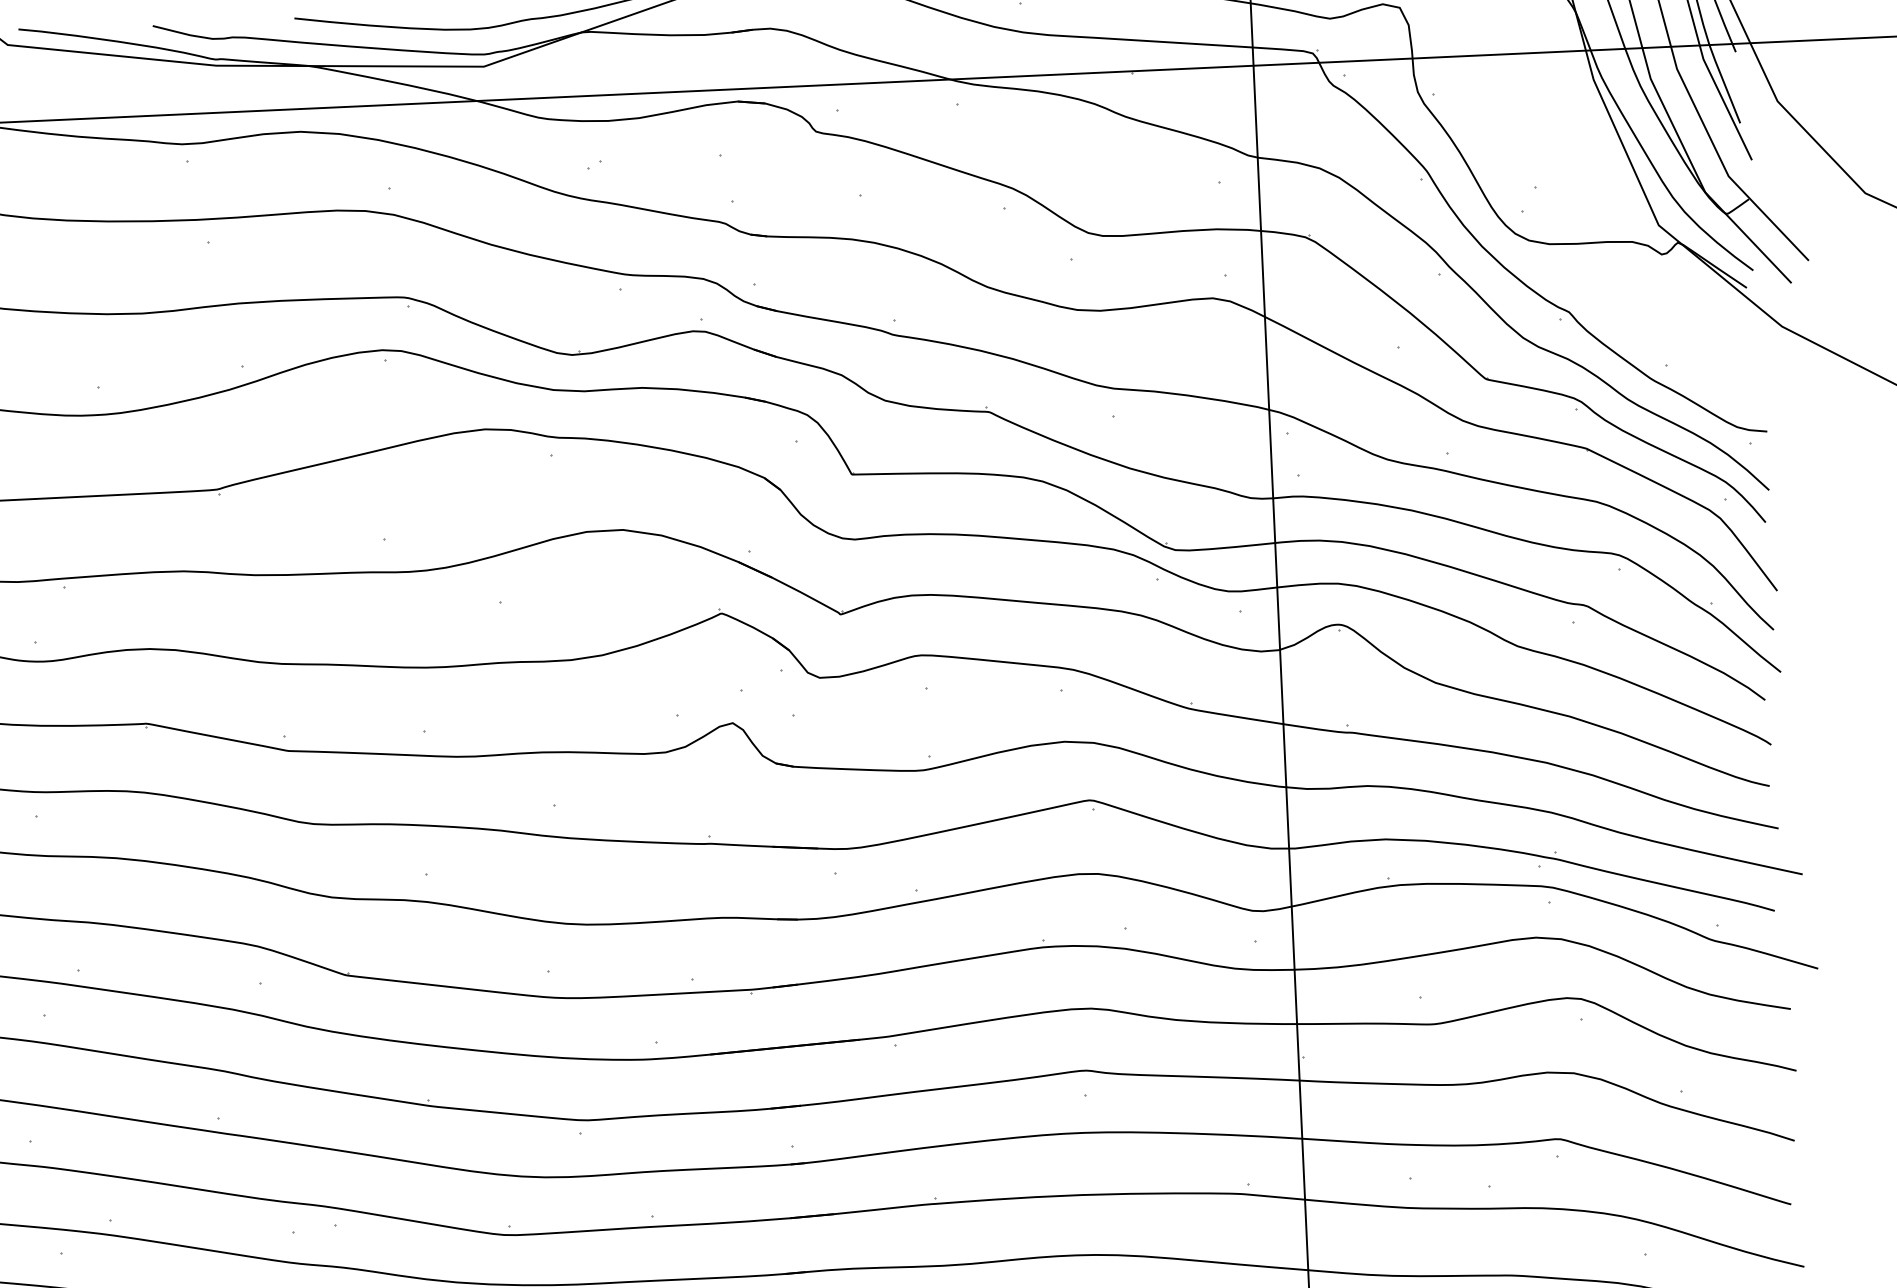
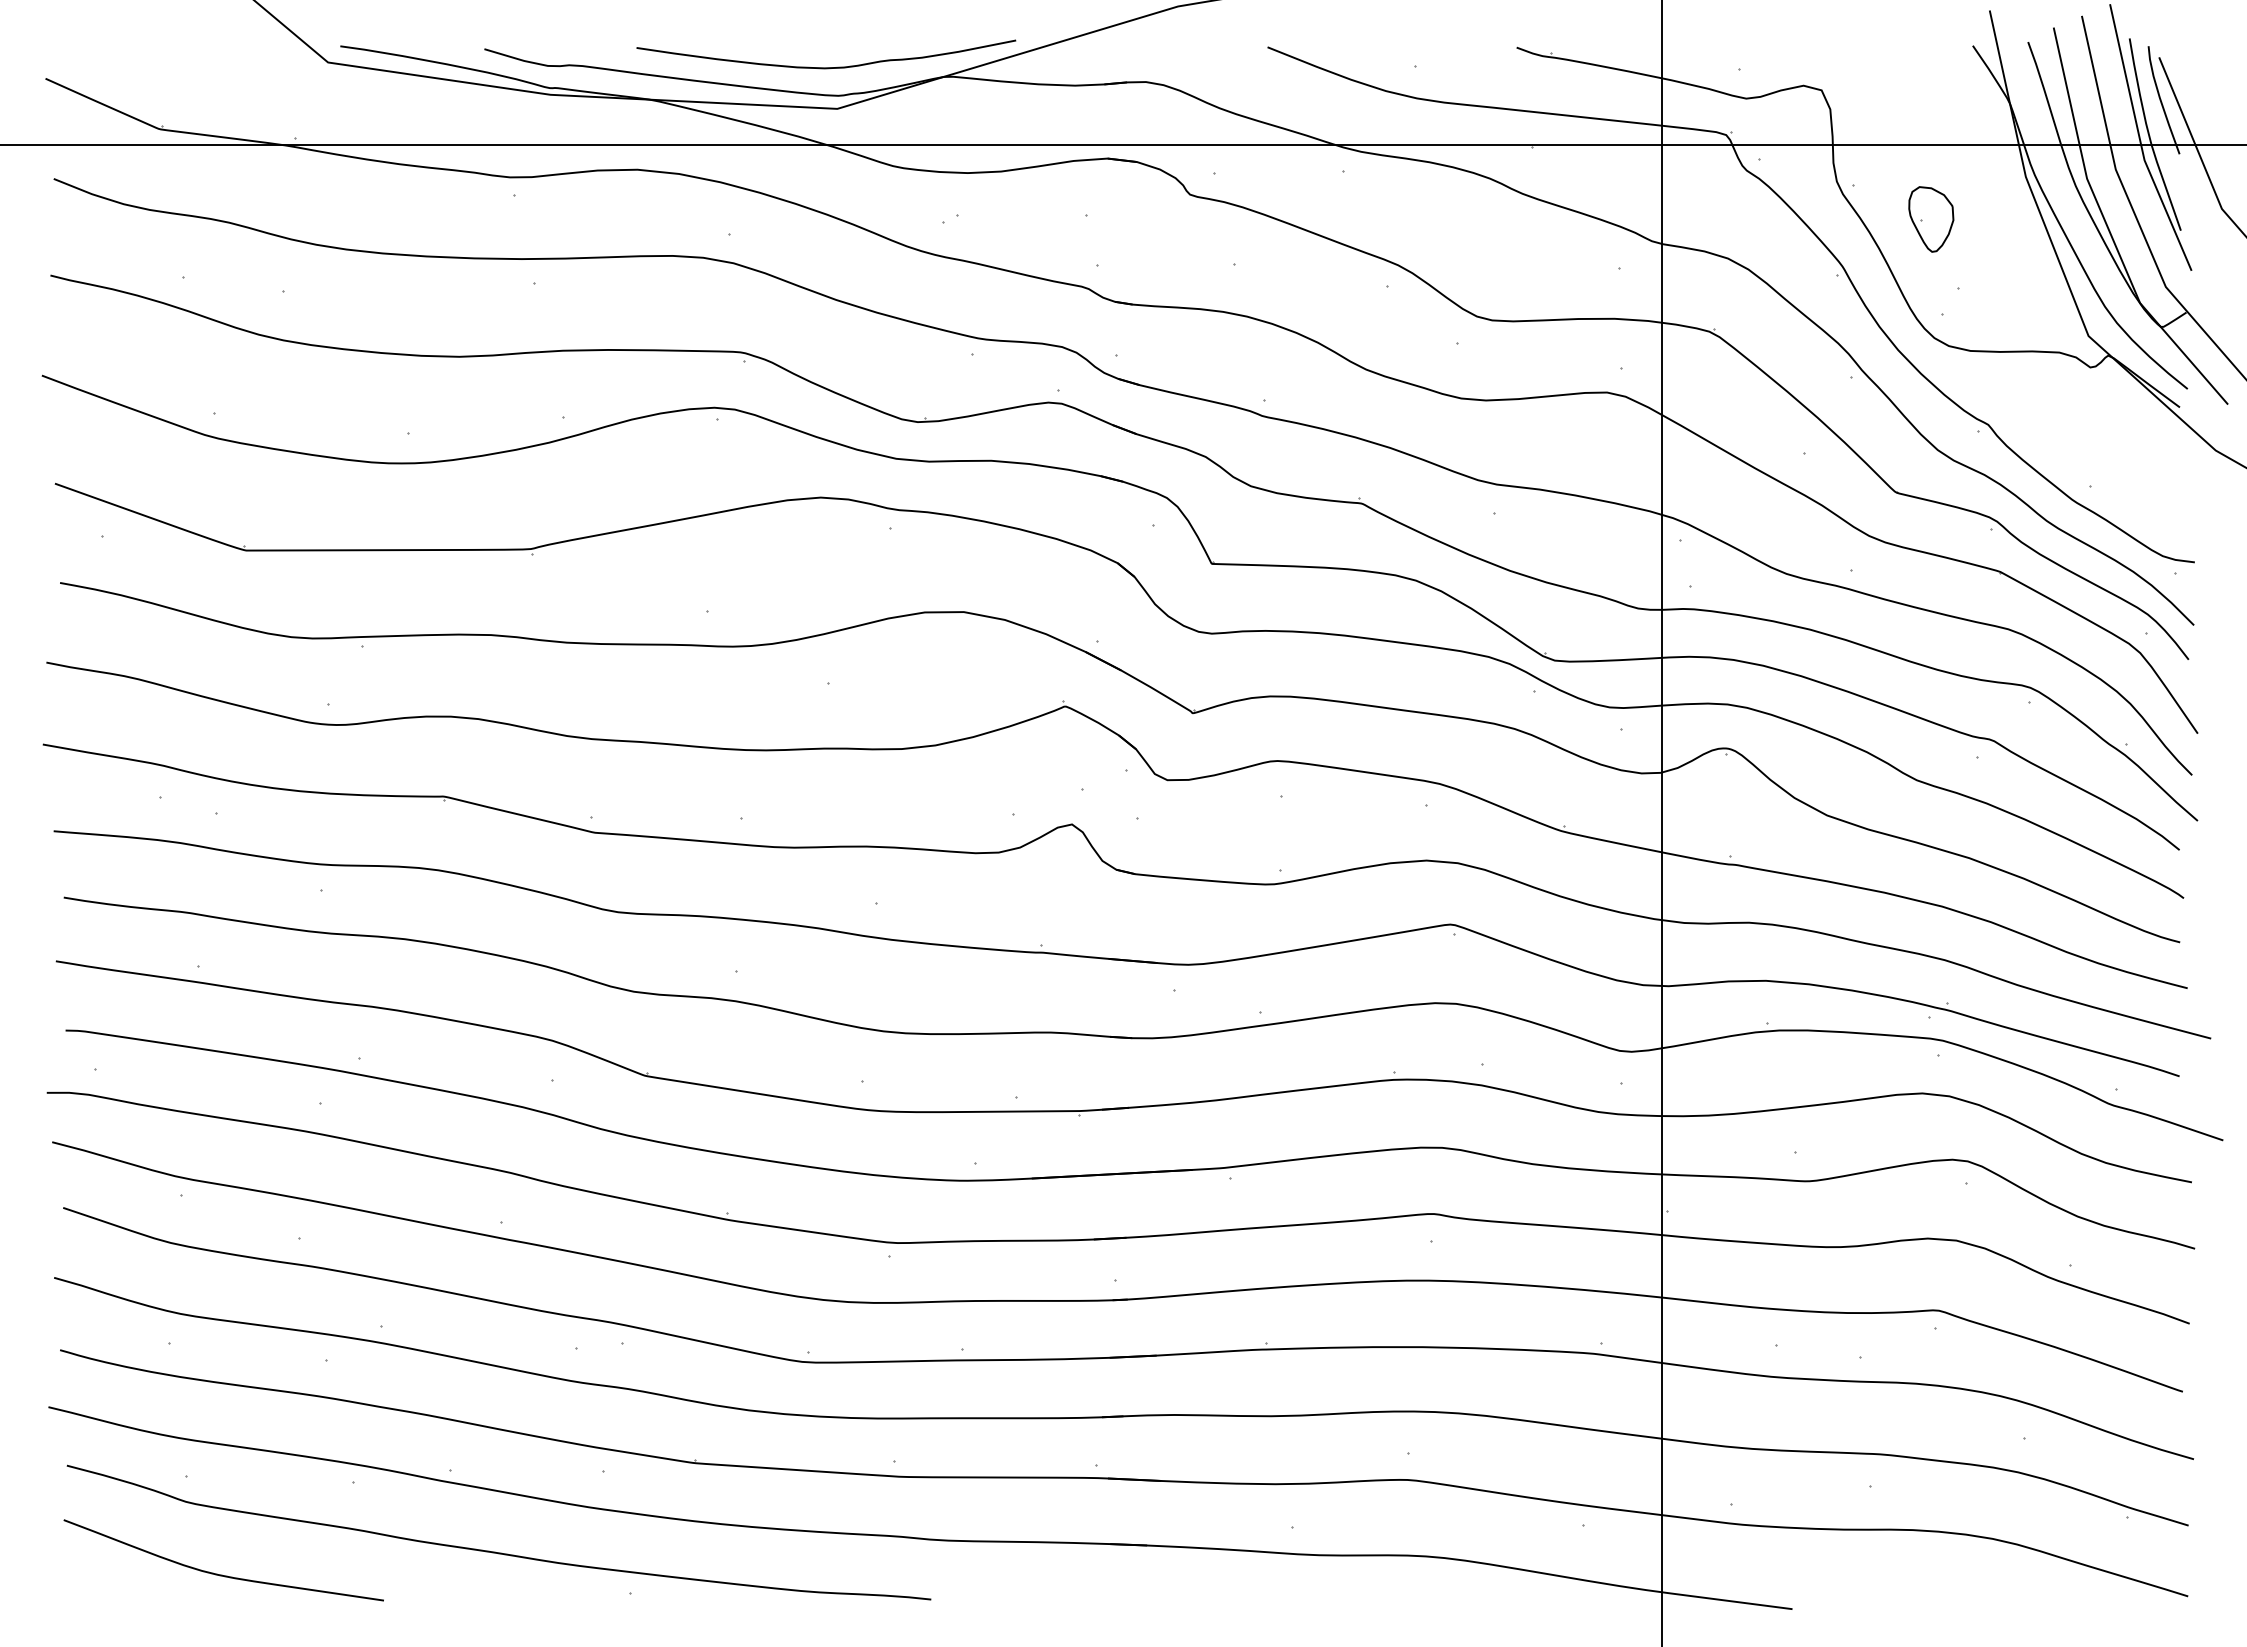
part: (1507, 123) -> (1931, 219), added

